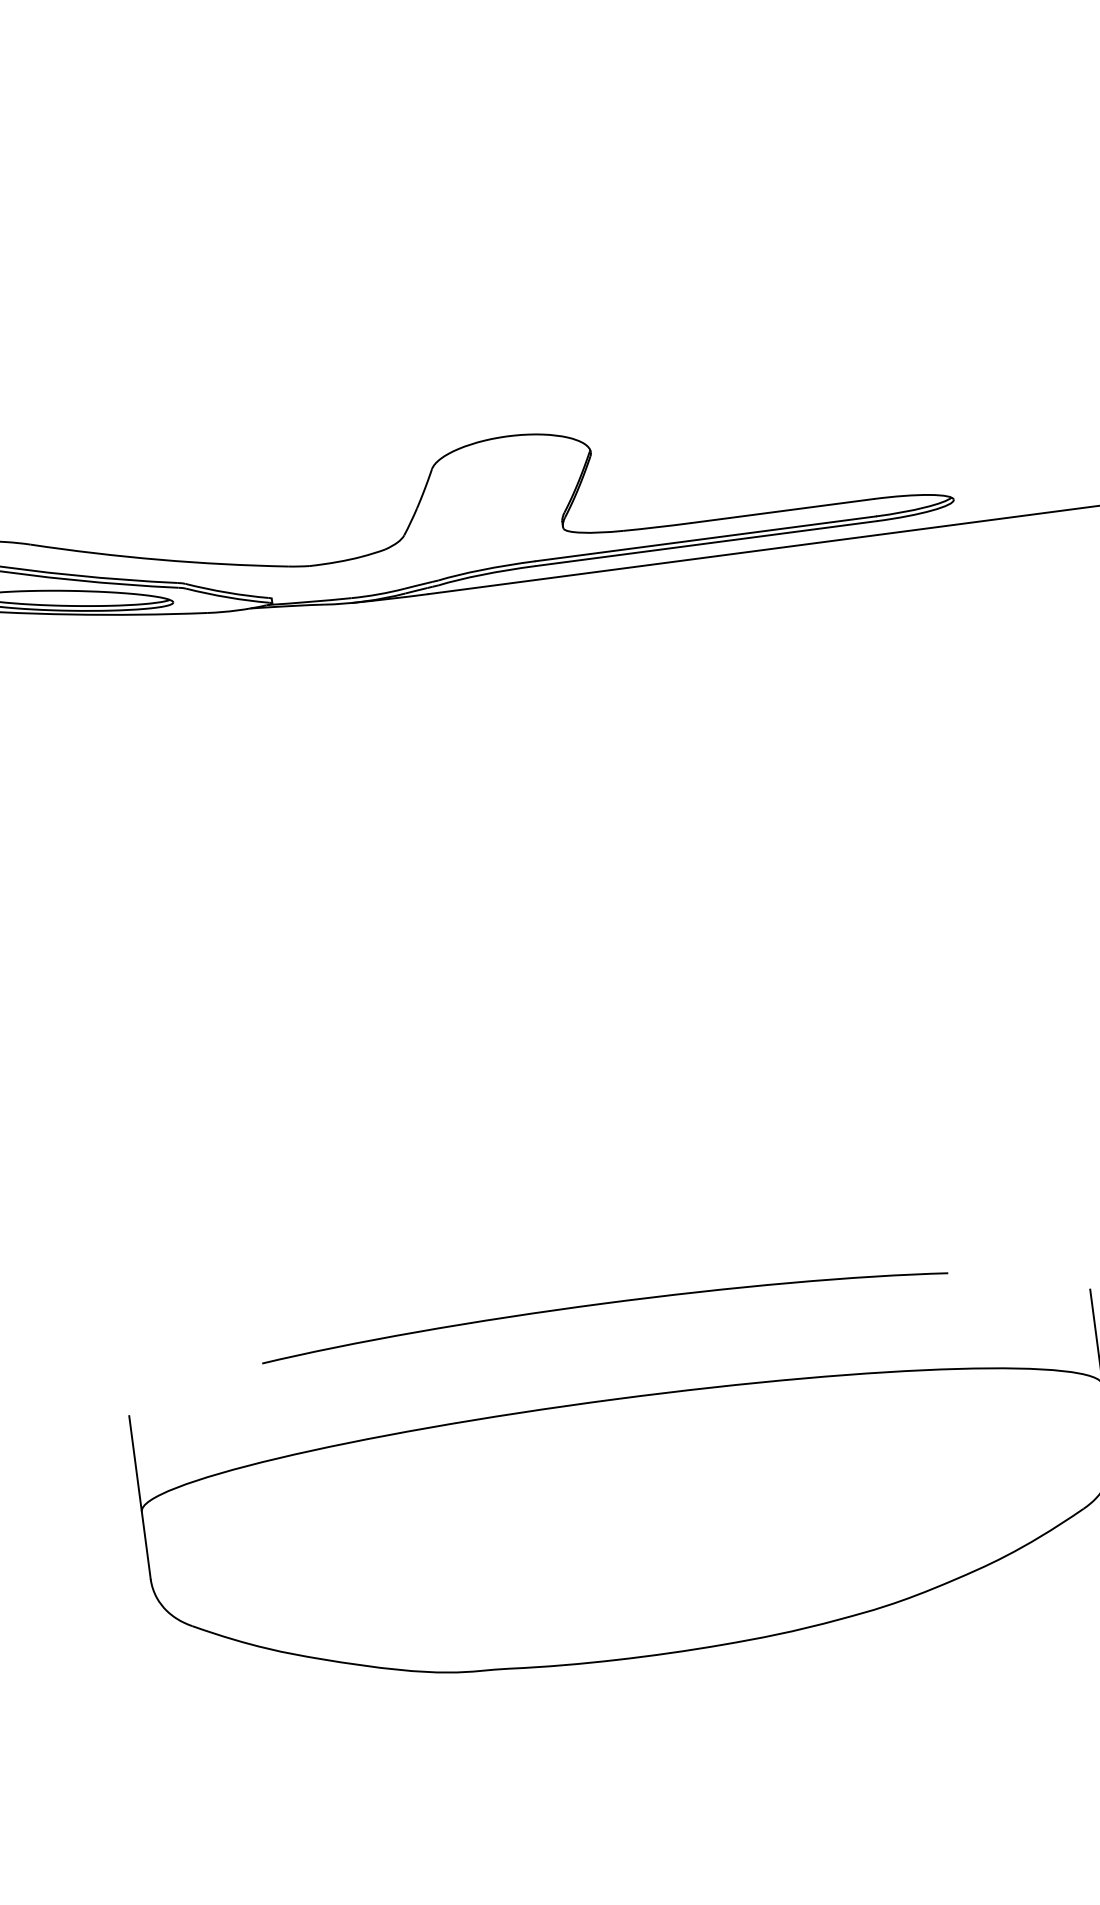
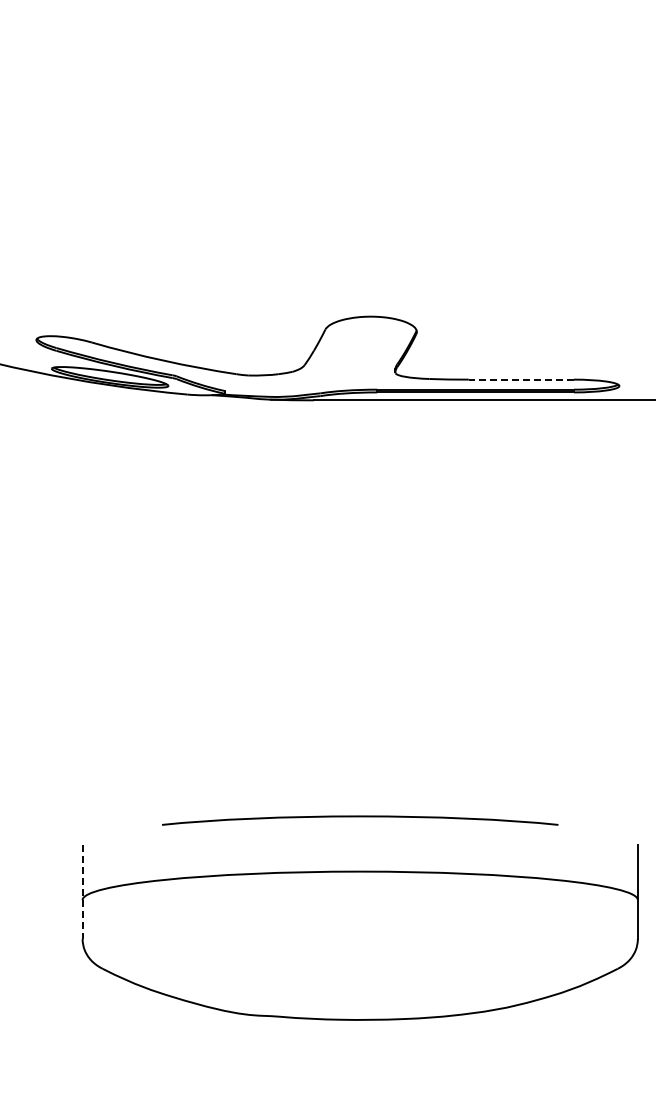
line: (782, 510) -> (521, 379), solid -> dashed
line: (139, 1498) -> (82, 892), solid -> dashed

